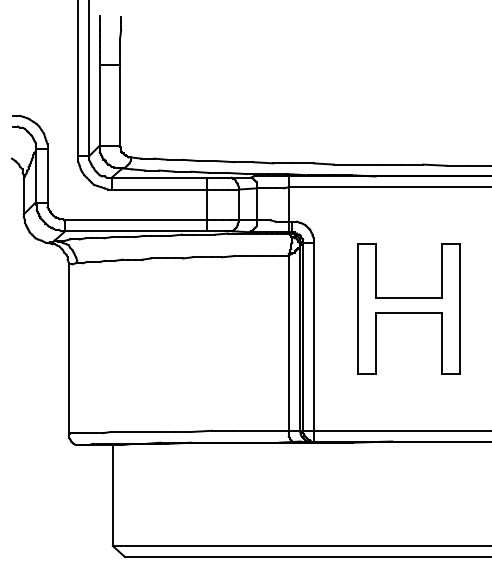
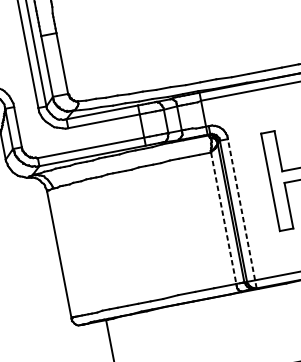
line: (313, 341) -> (241, 213), solid -> dashed
line: (288, 343) -> (223, 218), solid -> dashed

